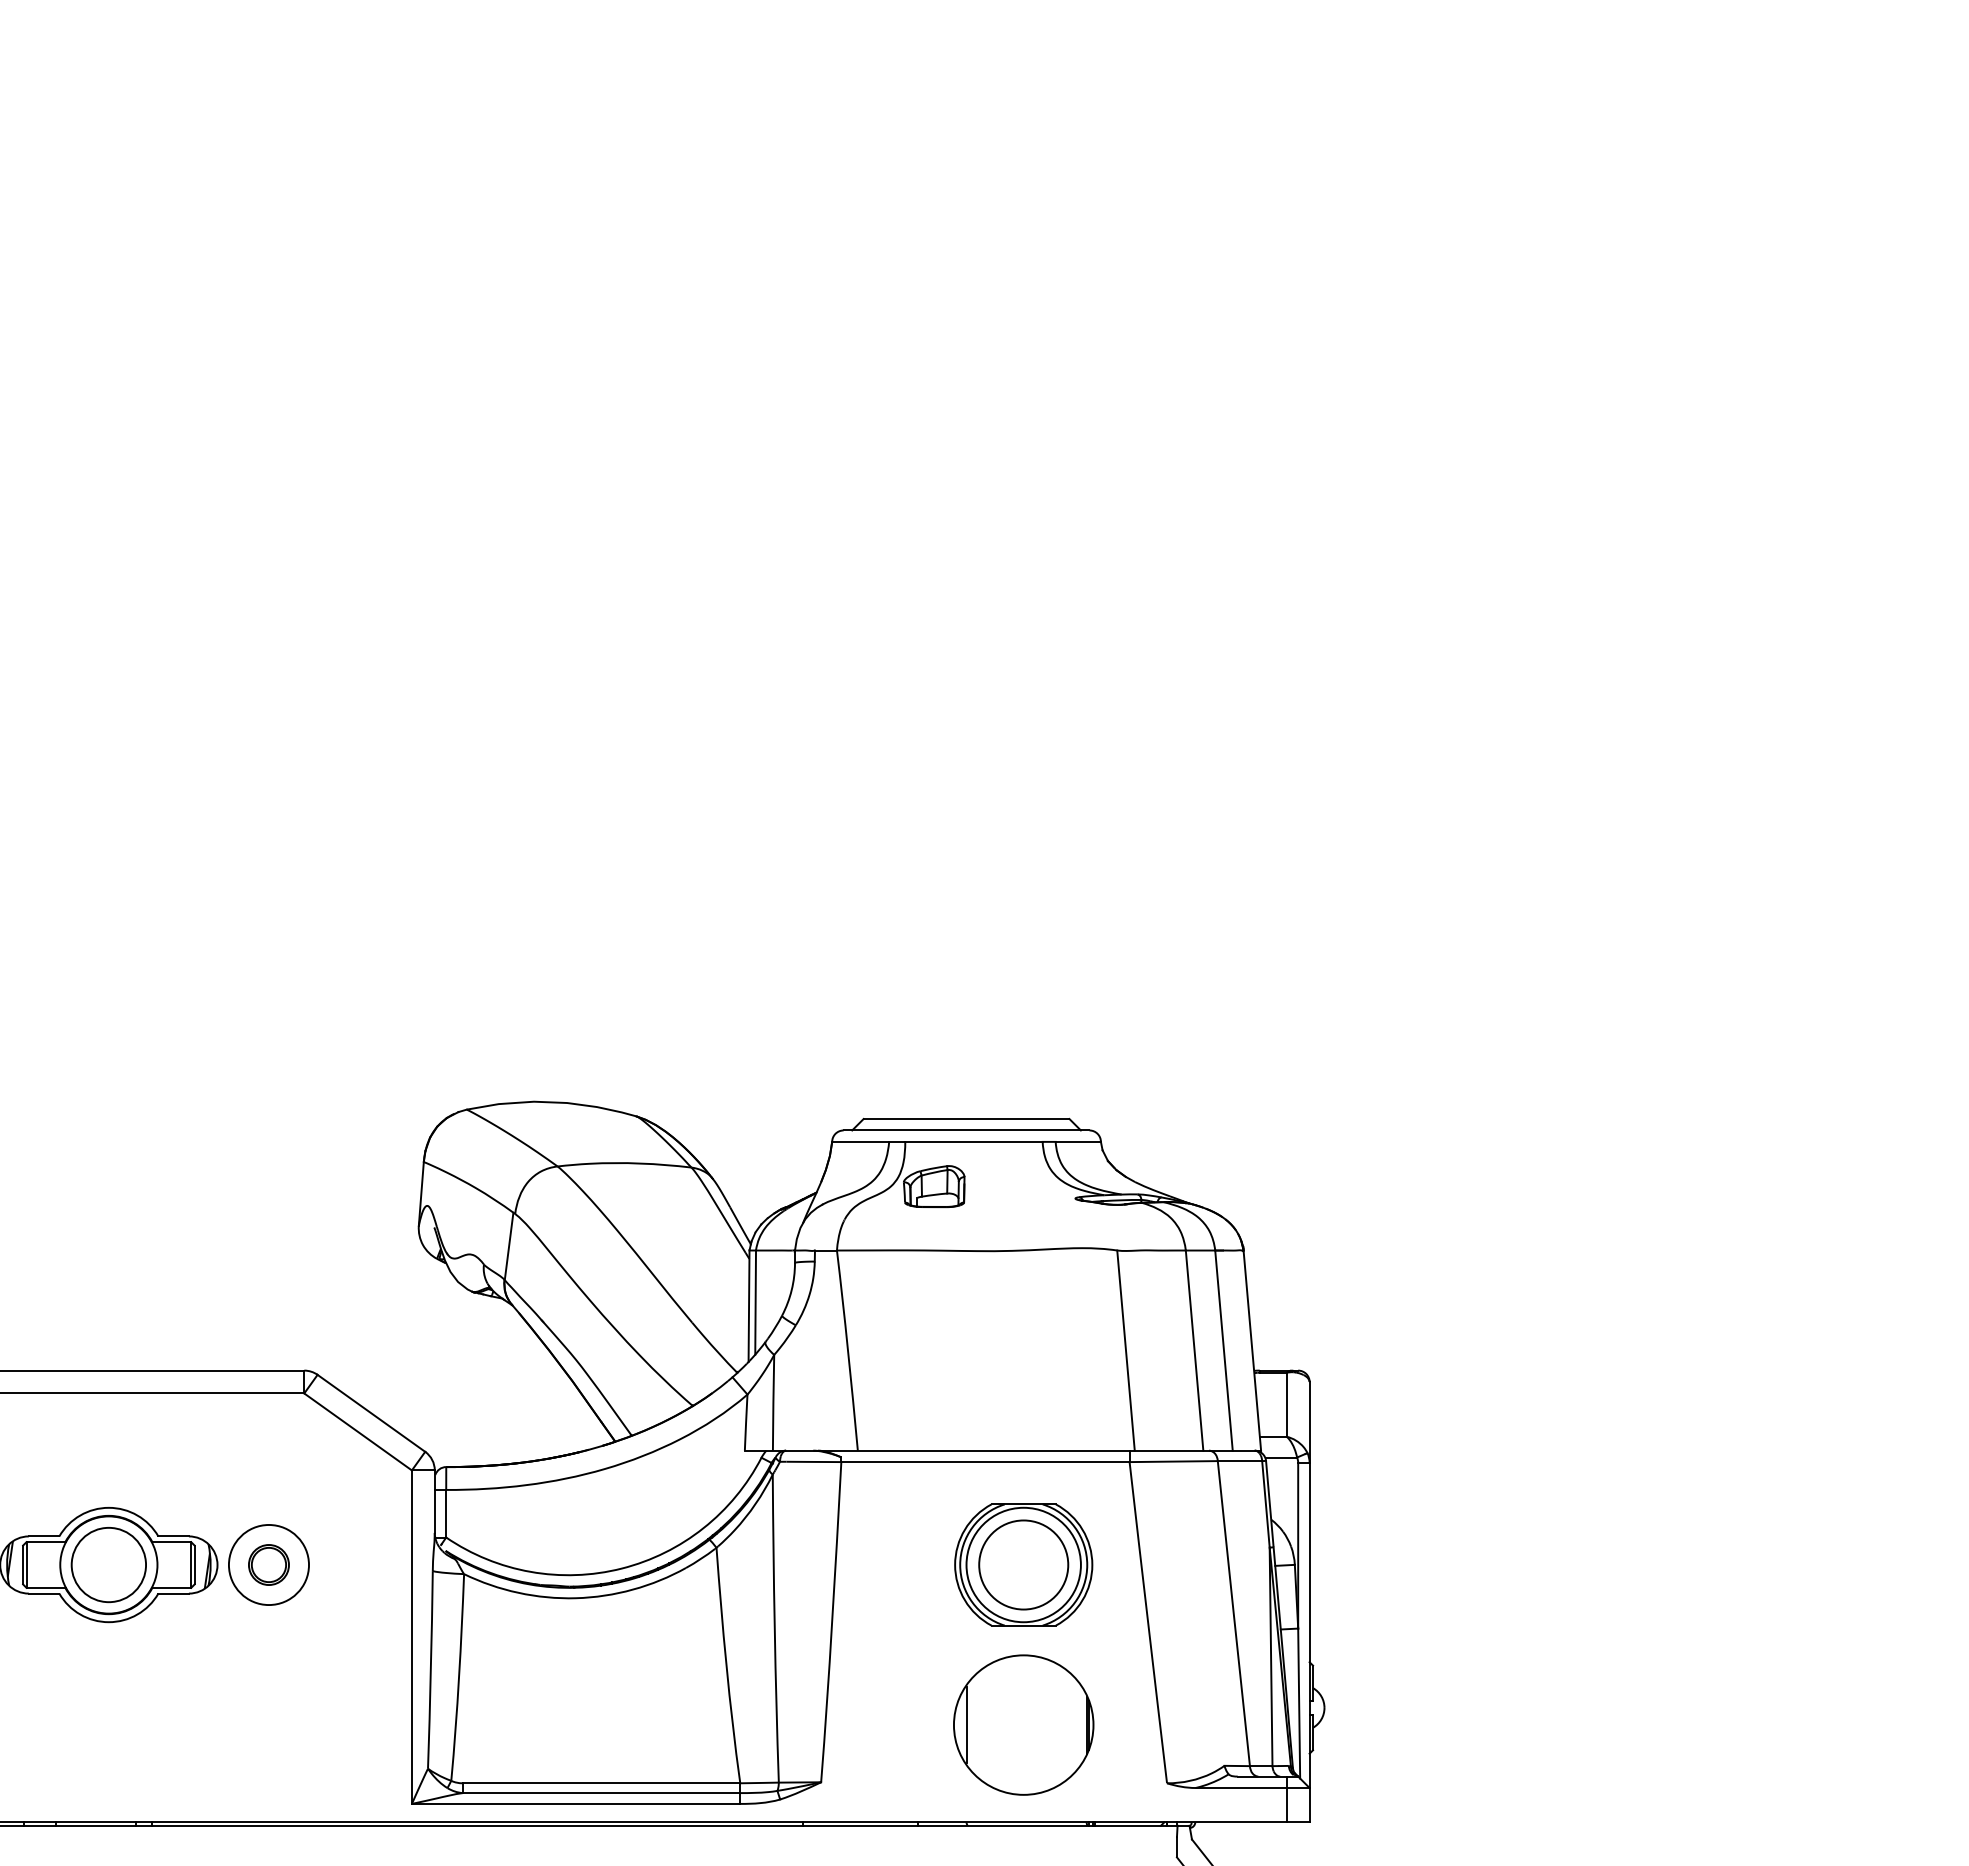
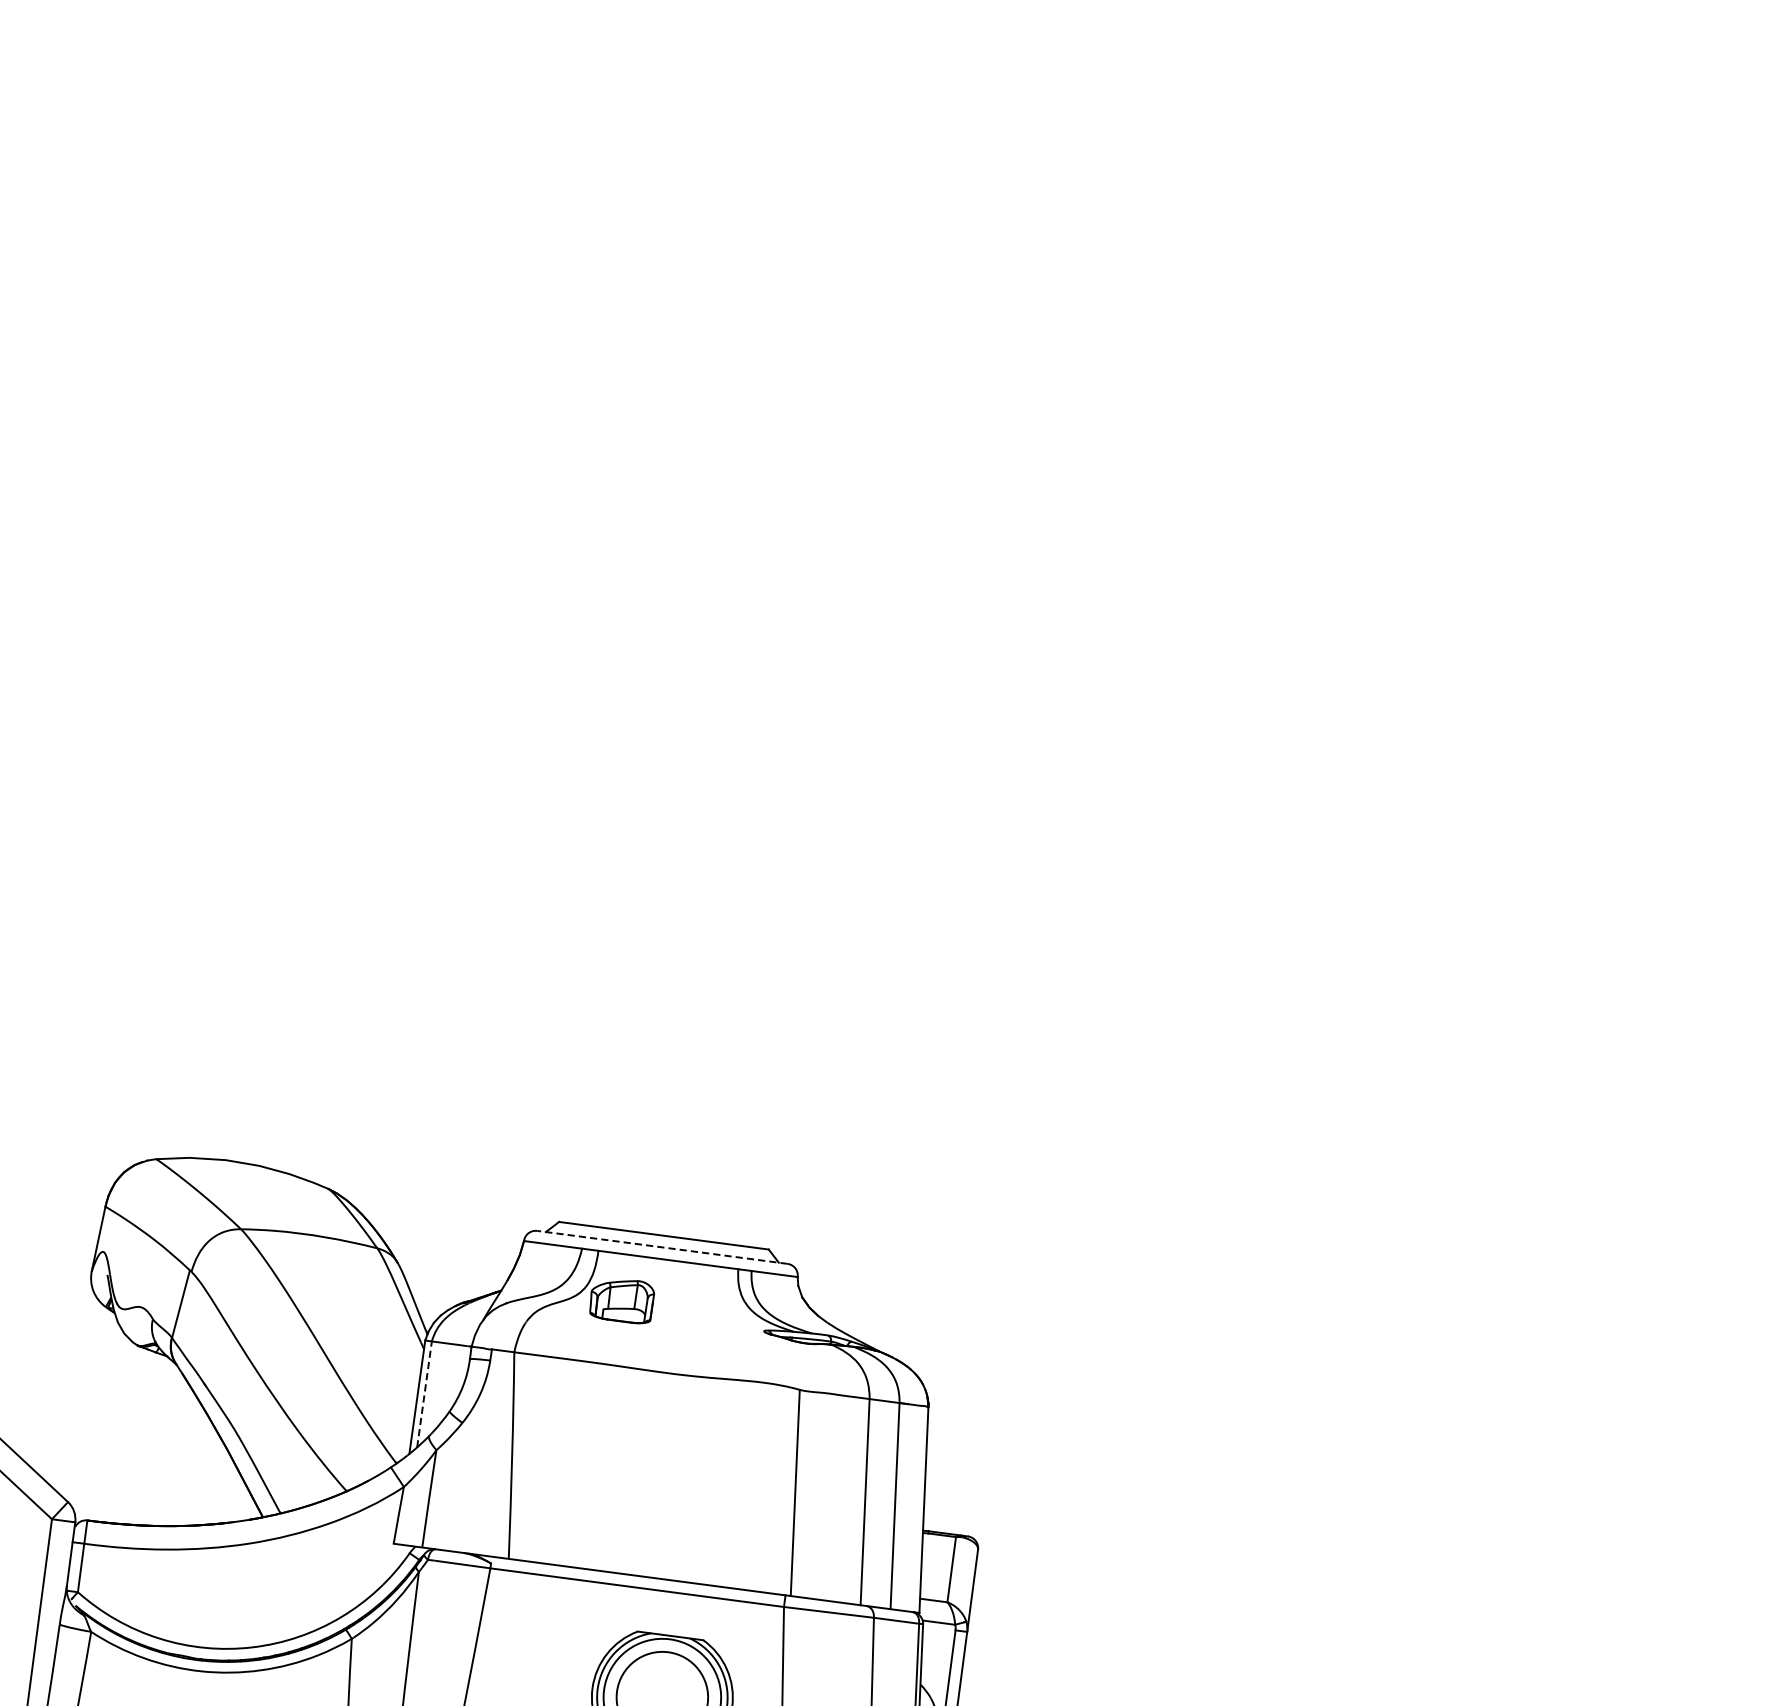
line: (966, 1130) -> (662, 1247), solid -> dashed
line: (755, 1302) -> (424, 1394), solid -> dashed

